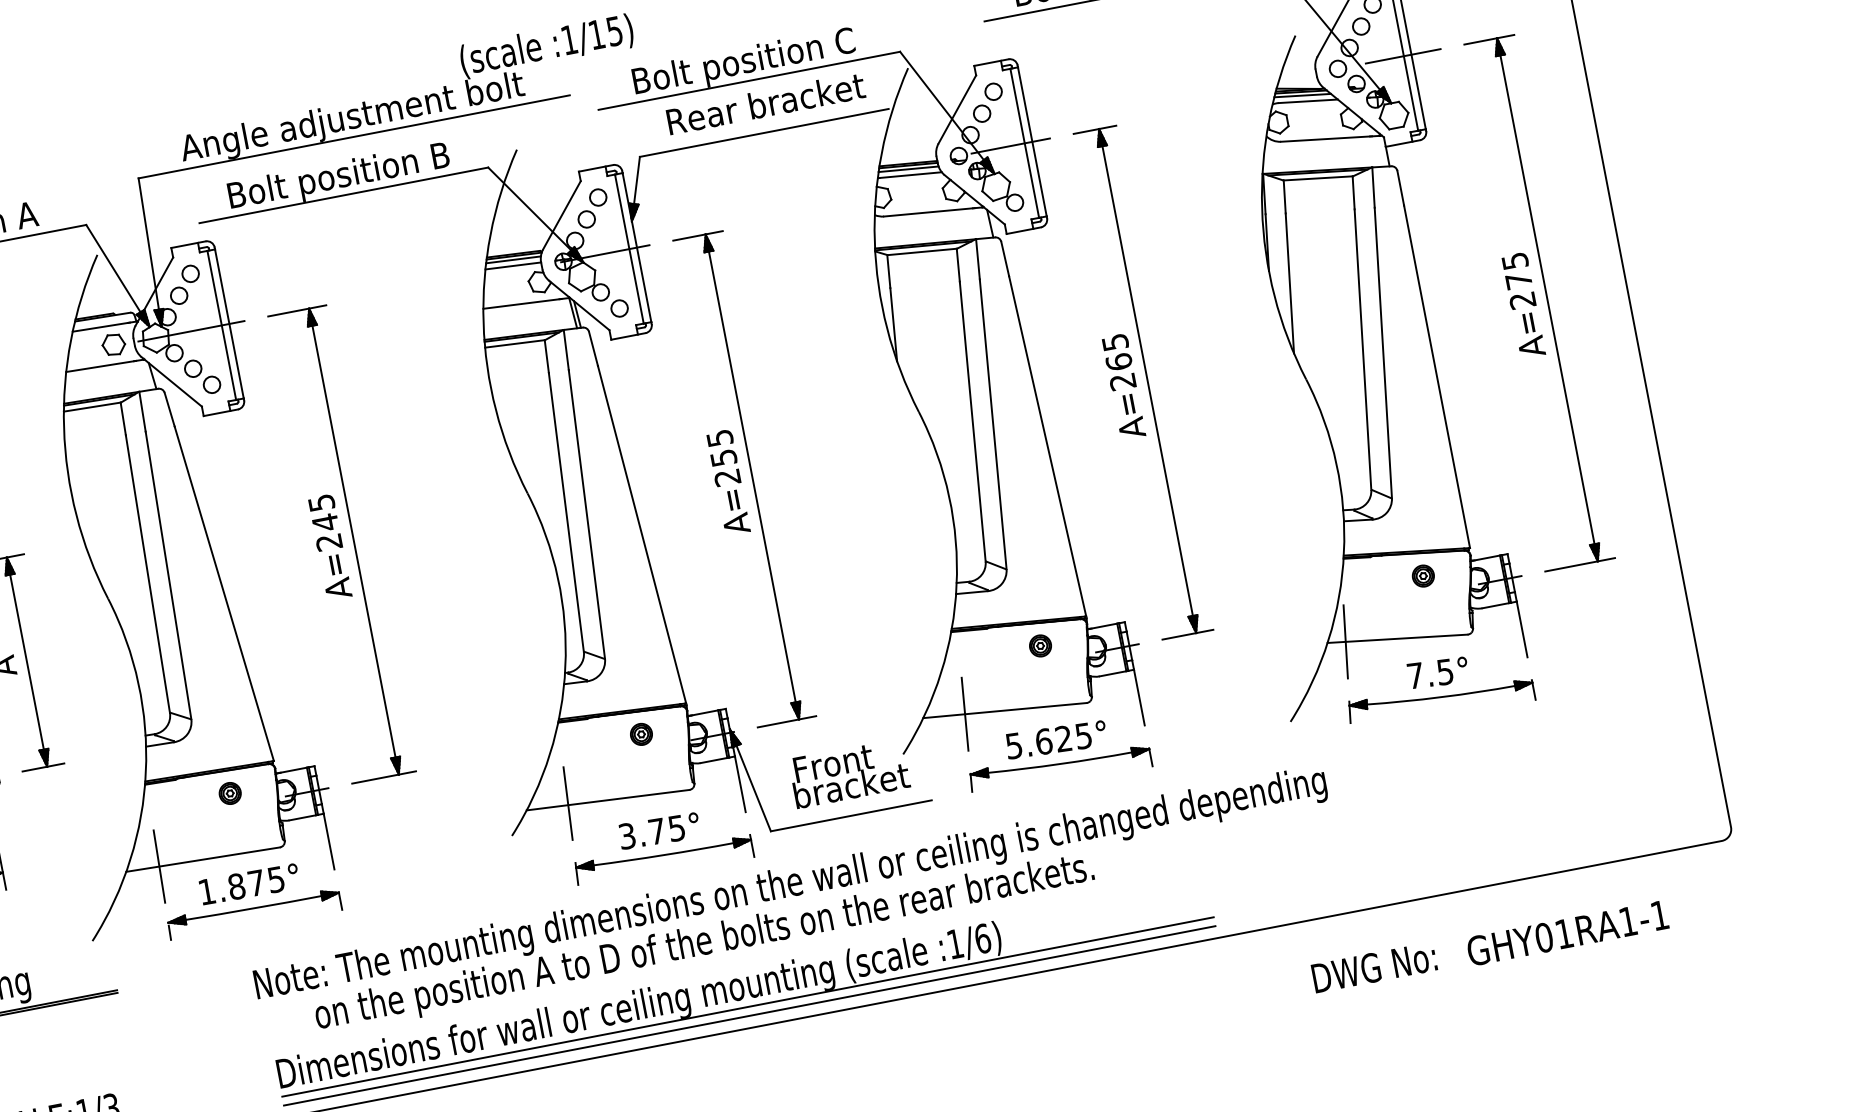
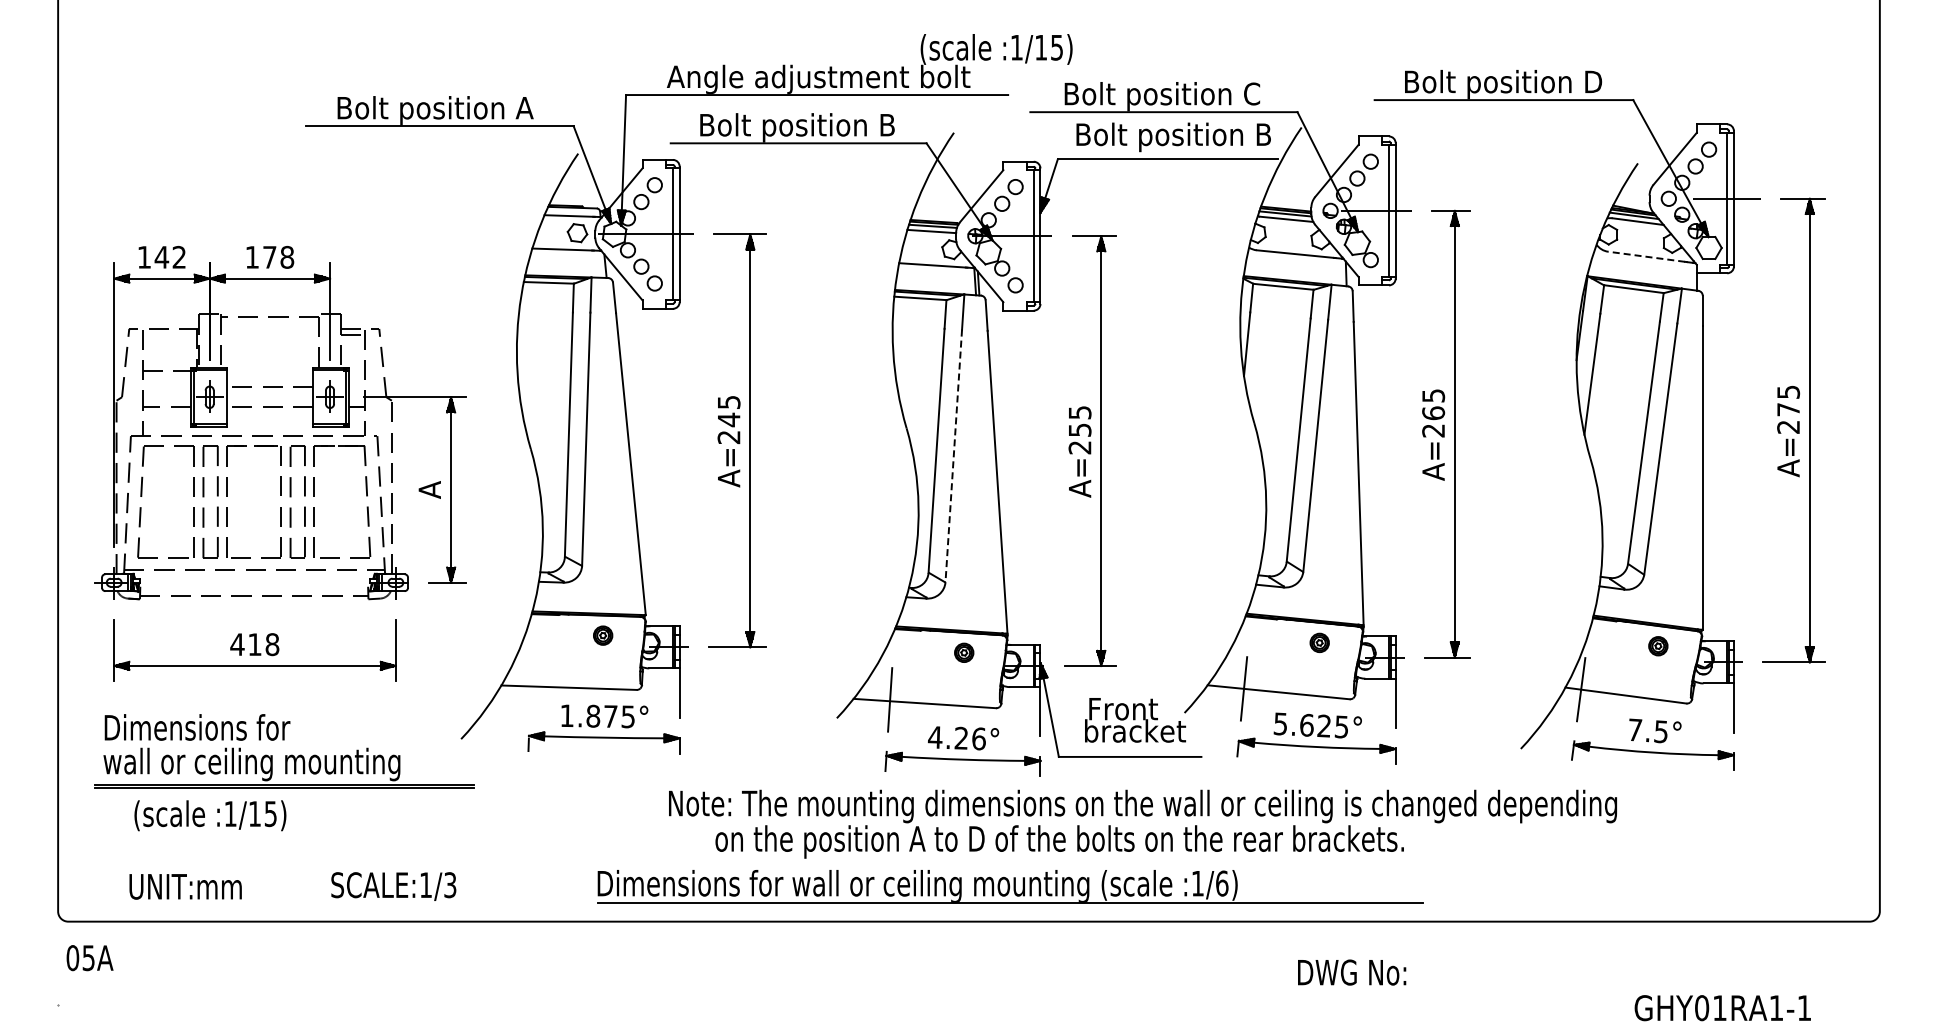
text: (765, 107) -> (1173, 137), Rear bracket -> Bolt position B
line: (1325, 138) -> (1646, 256), solid -> dashed
line: (586, 514) -> (953, 455), solid -> dashed
text: (651, 832) -> (956, 738), 3.75° -> 4.26°
line: (159, 866) -> (530, 686), removed
text: (793, 904) -> (1142, 823), moved
text: (1567, 933) -> (1722, 1008), moved
text: (1374, 967) -> (1352, 972), moved
line: (749, 1016) -> (1010, 911), removed

